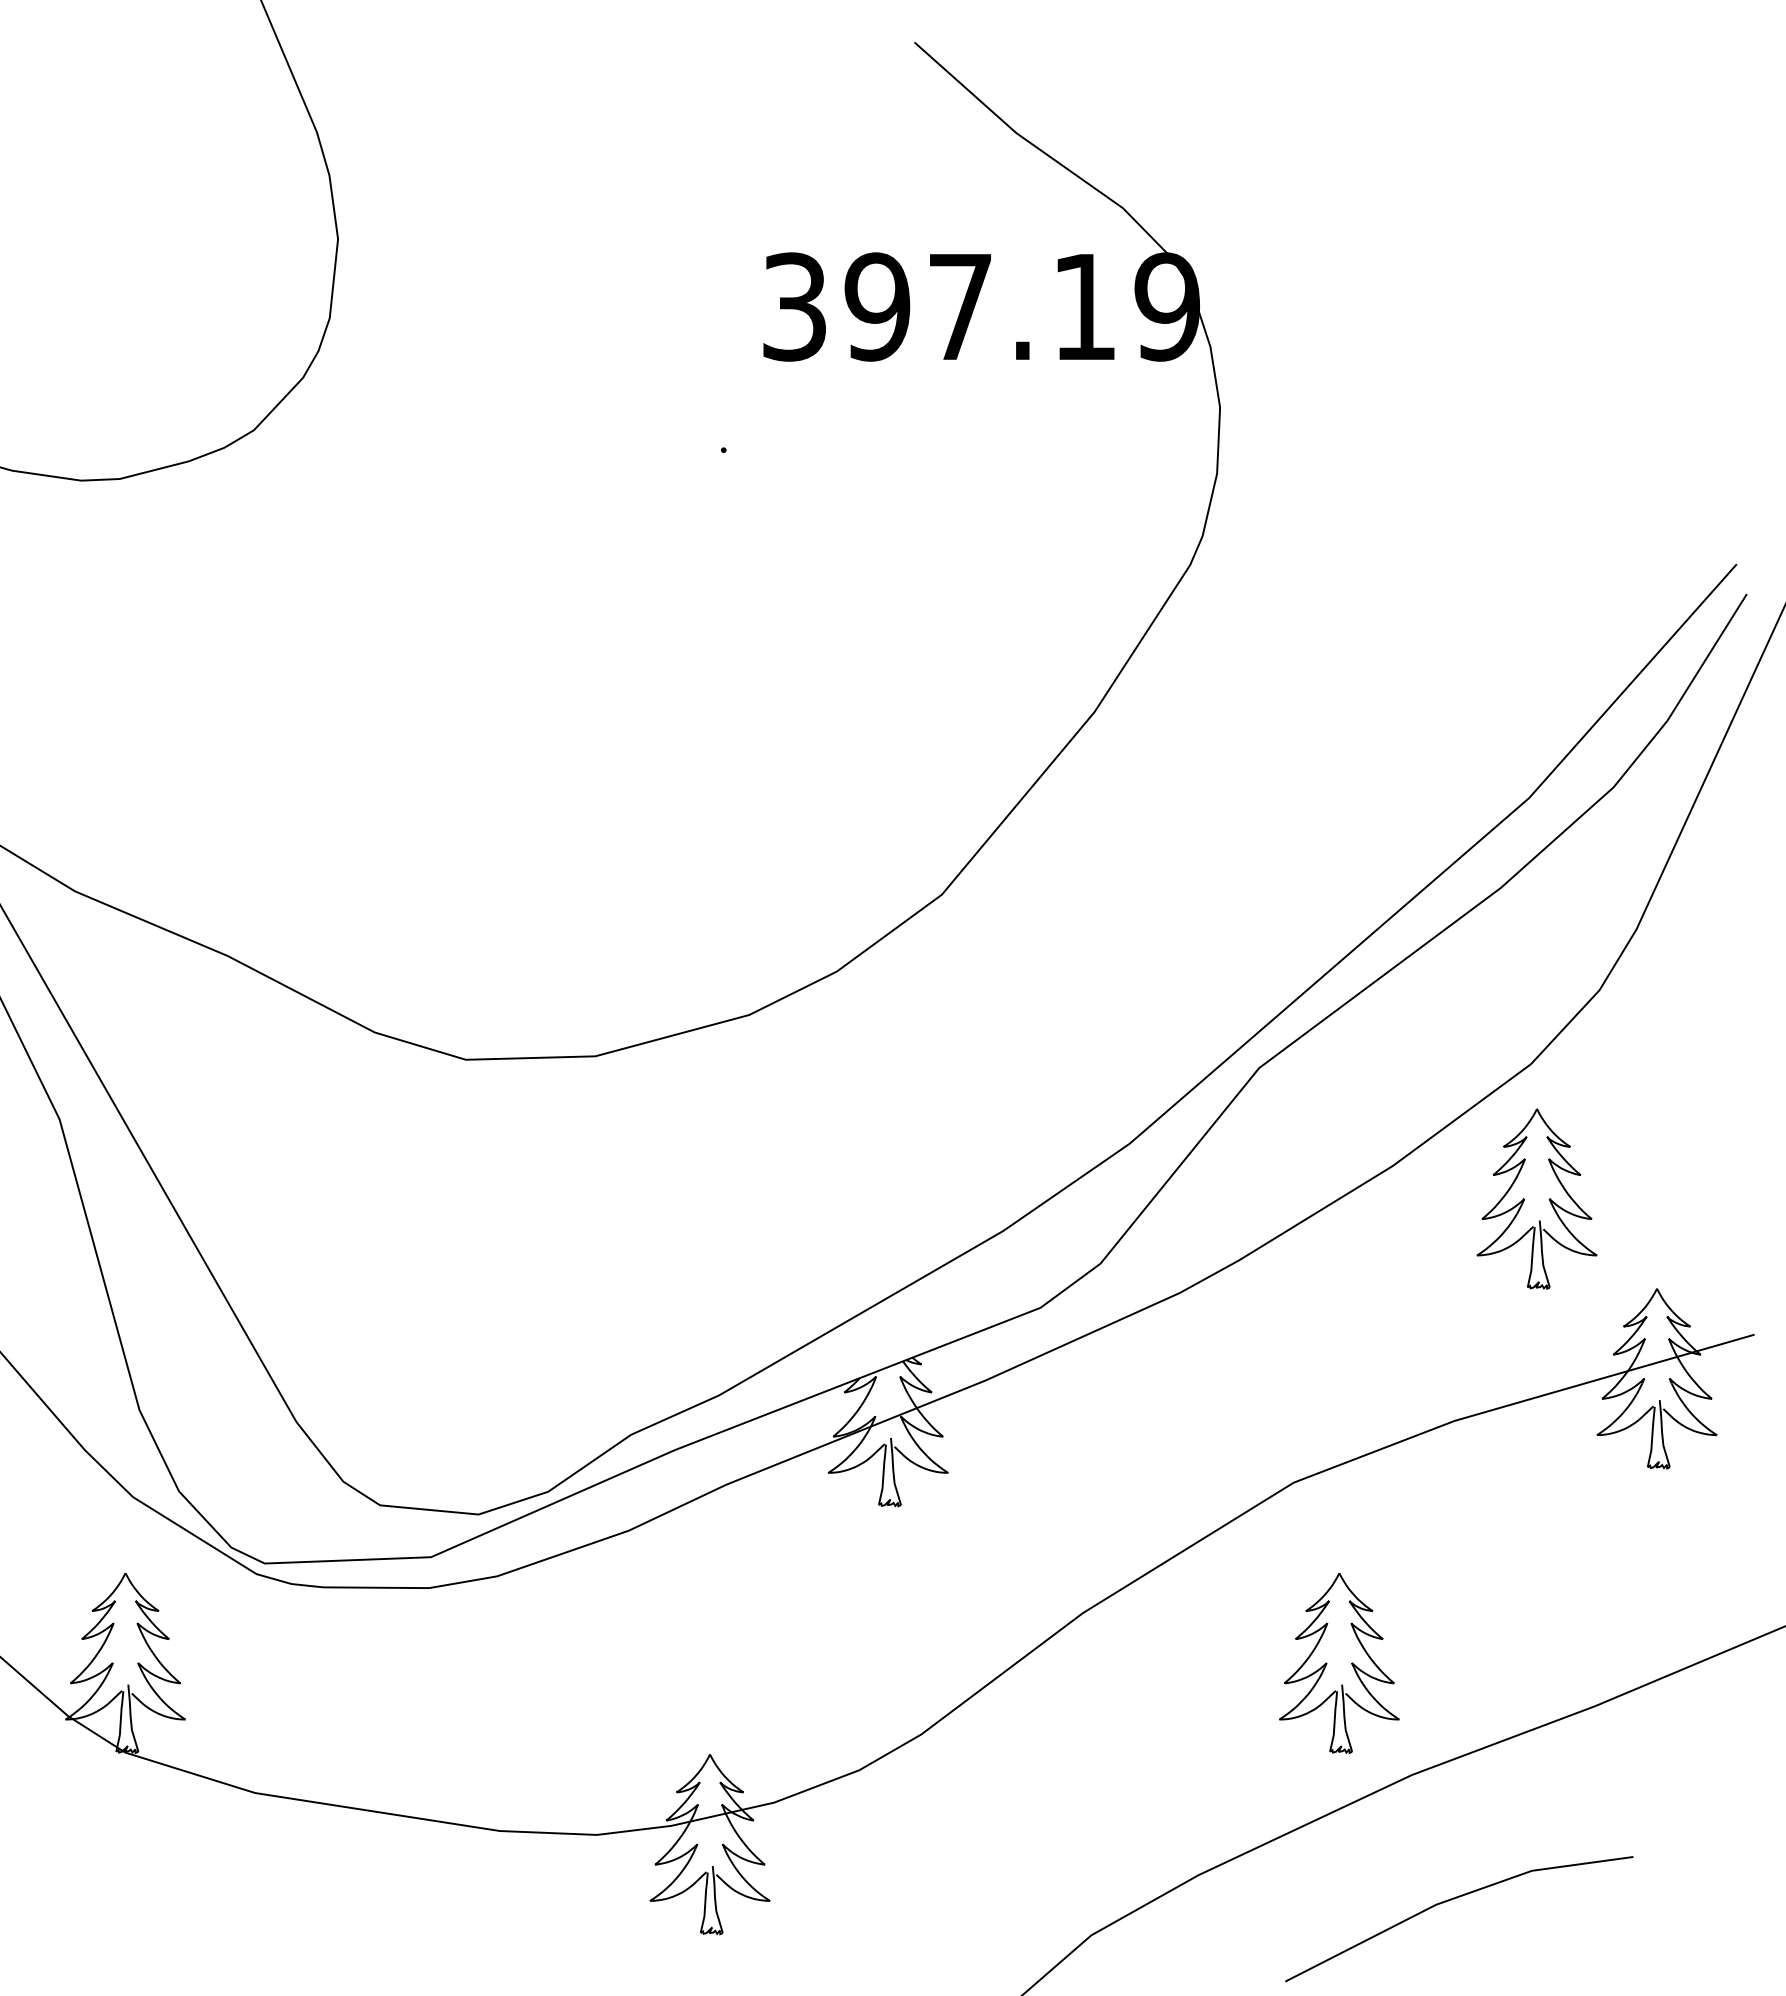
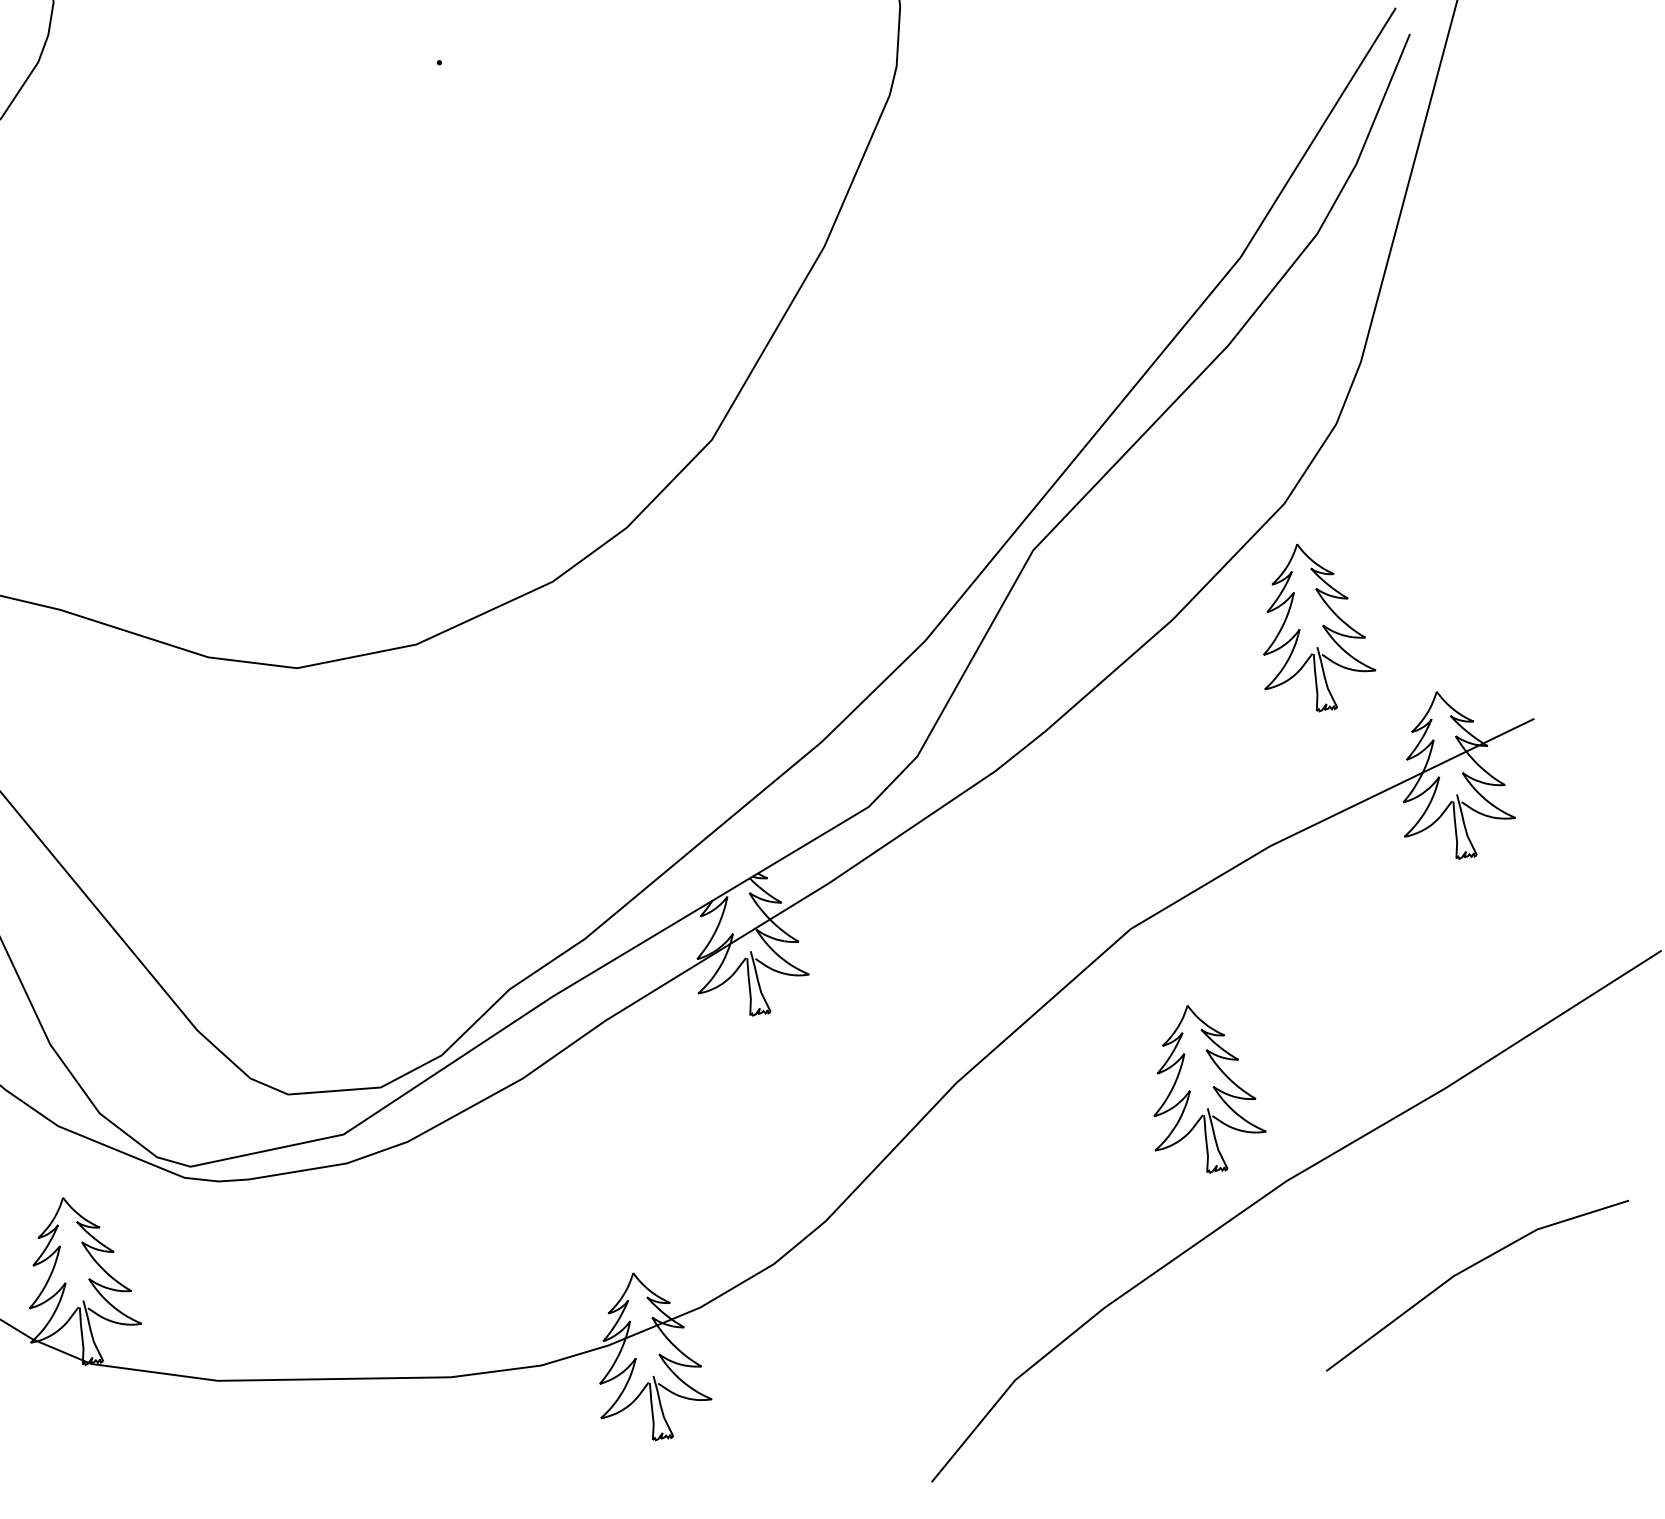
line: (1454, 1899) -> (1470, 1268), moved

